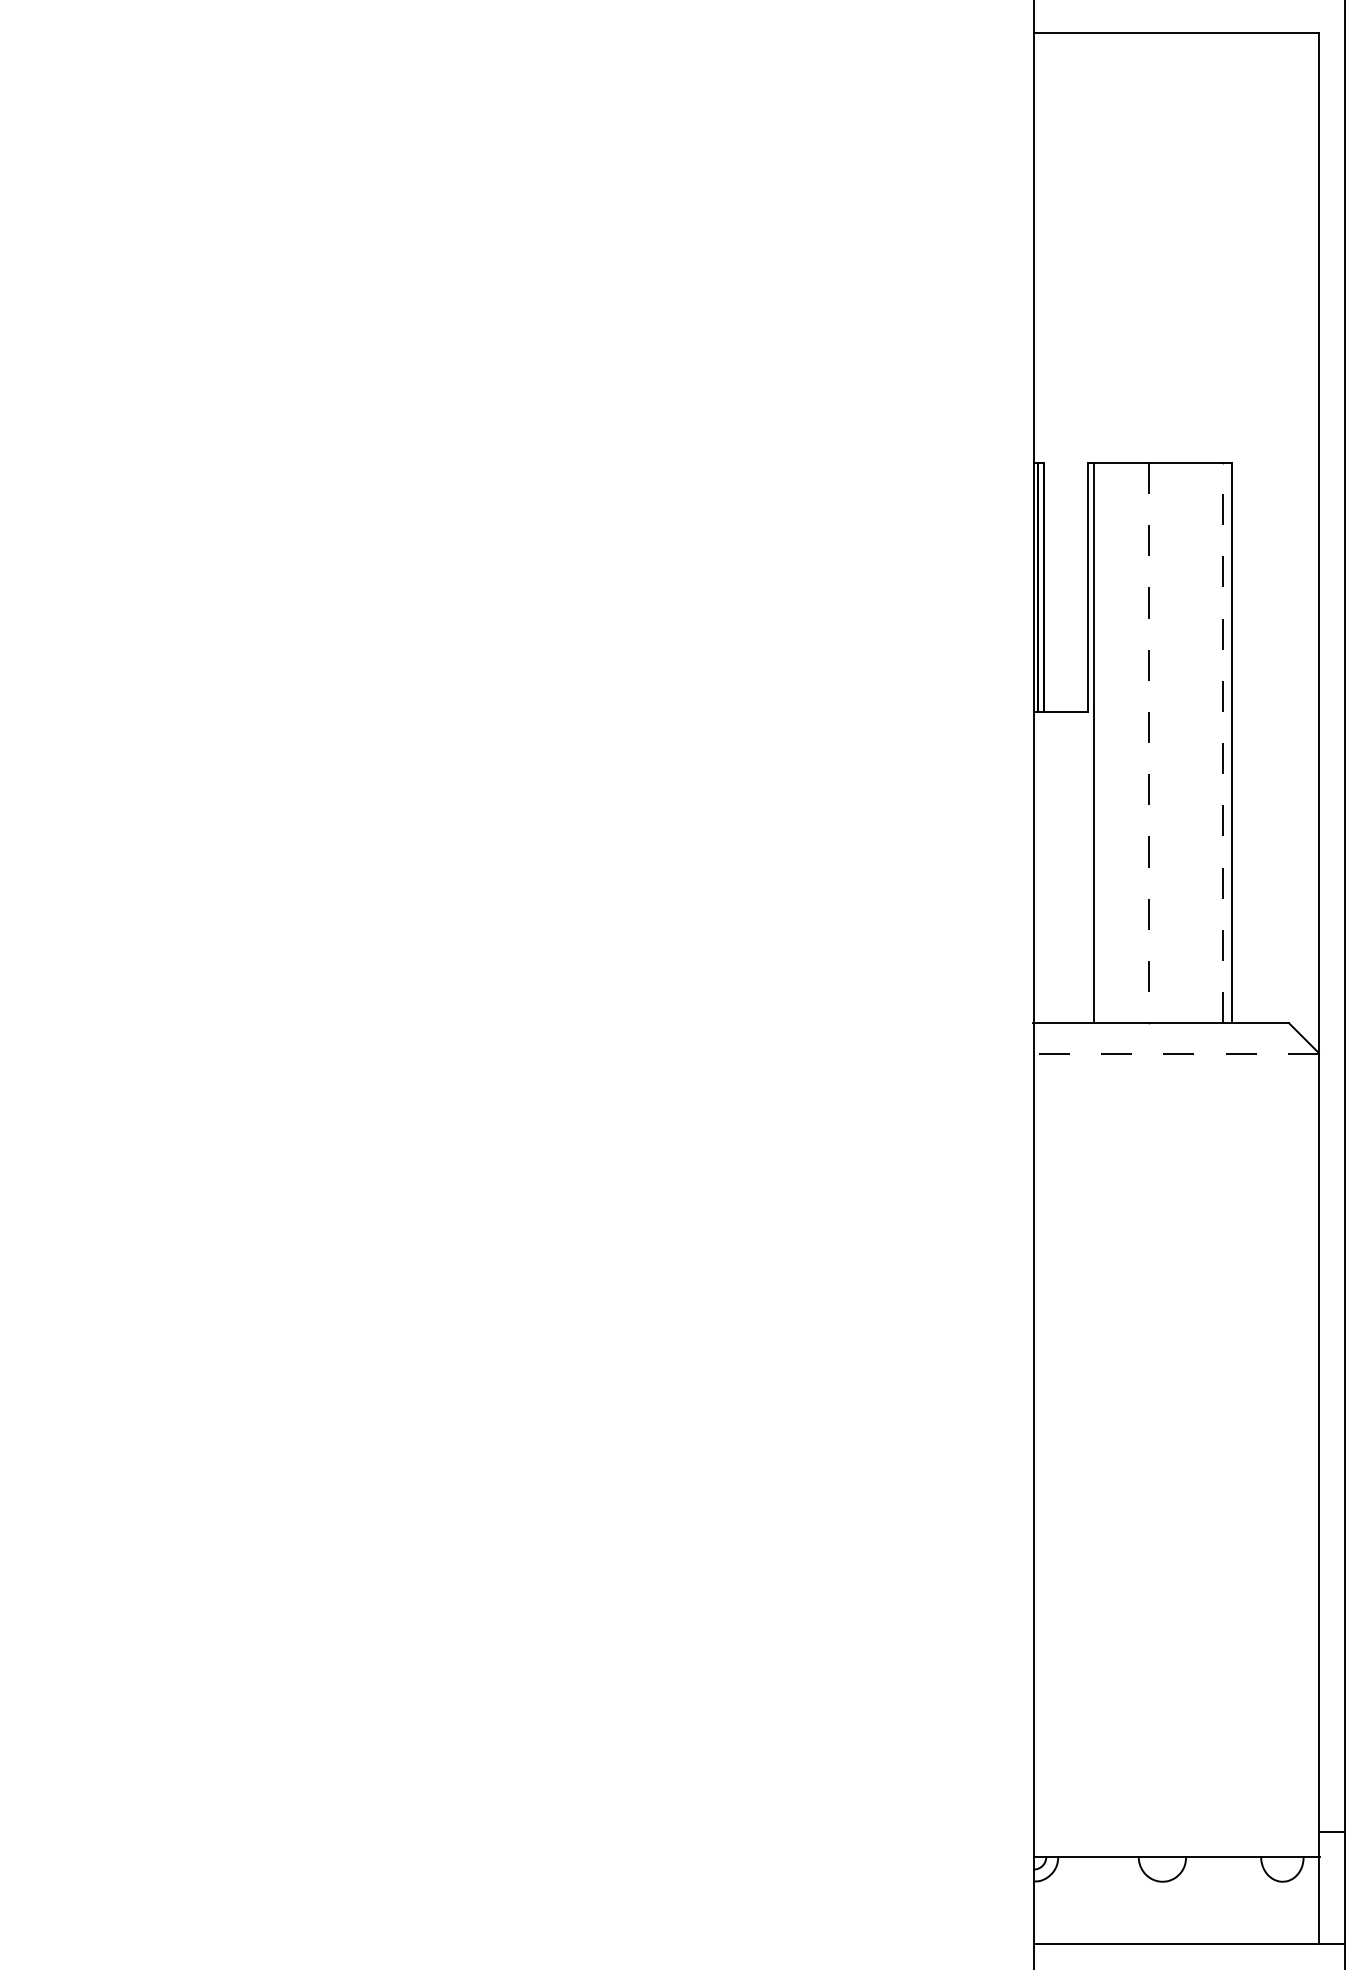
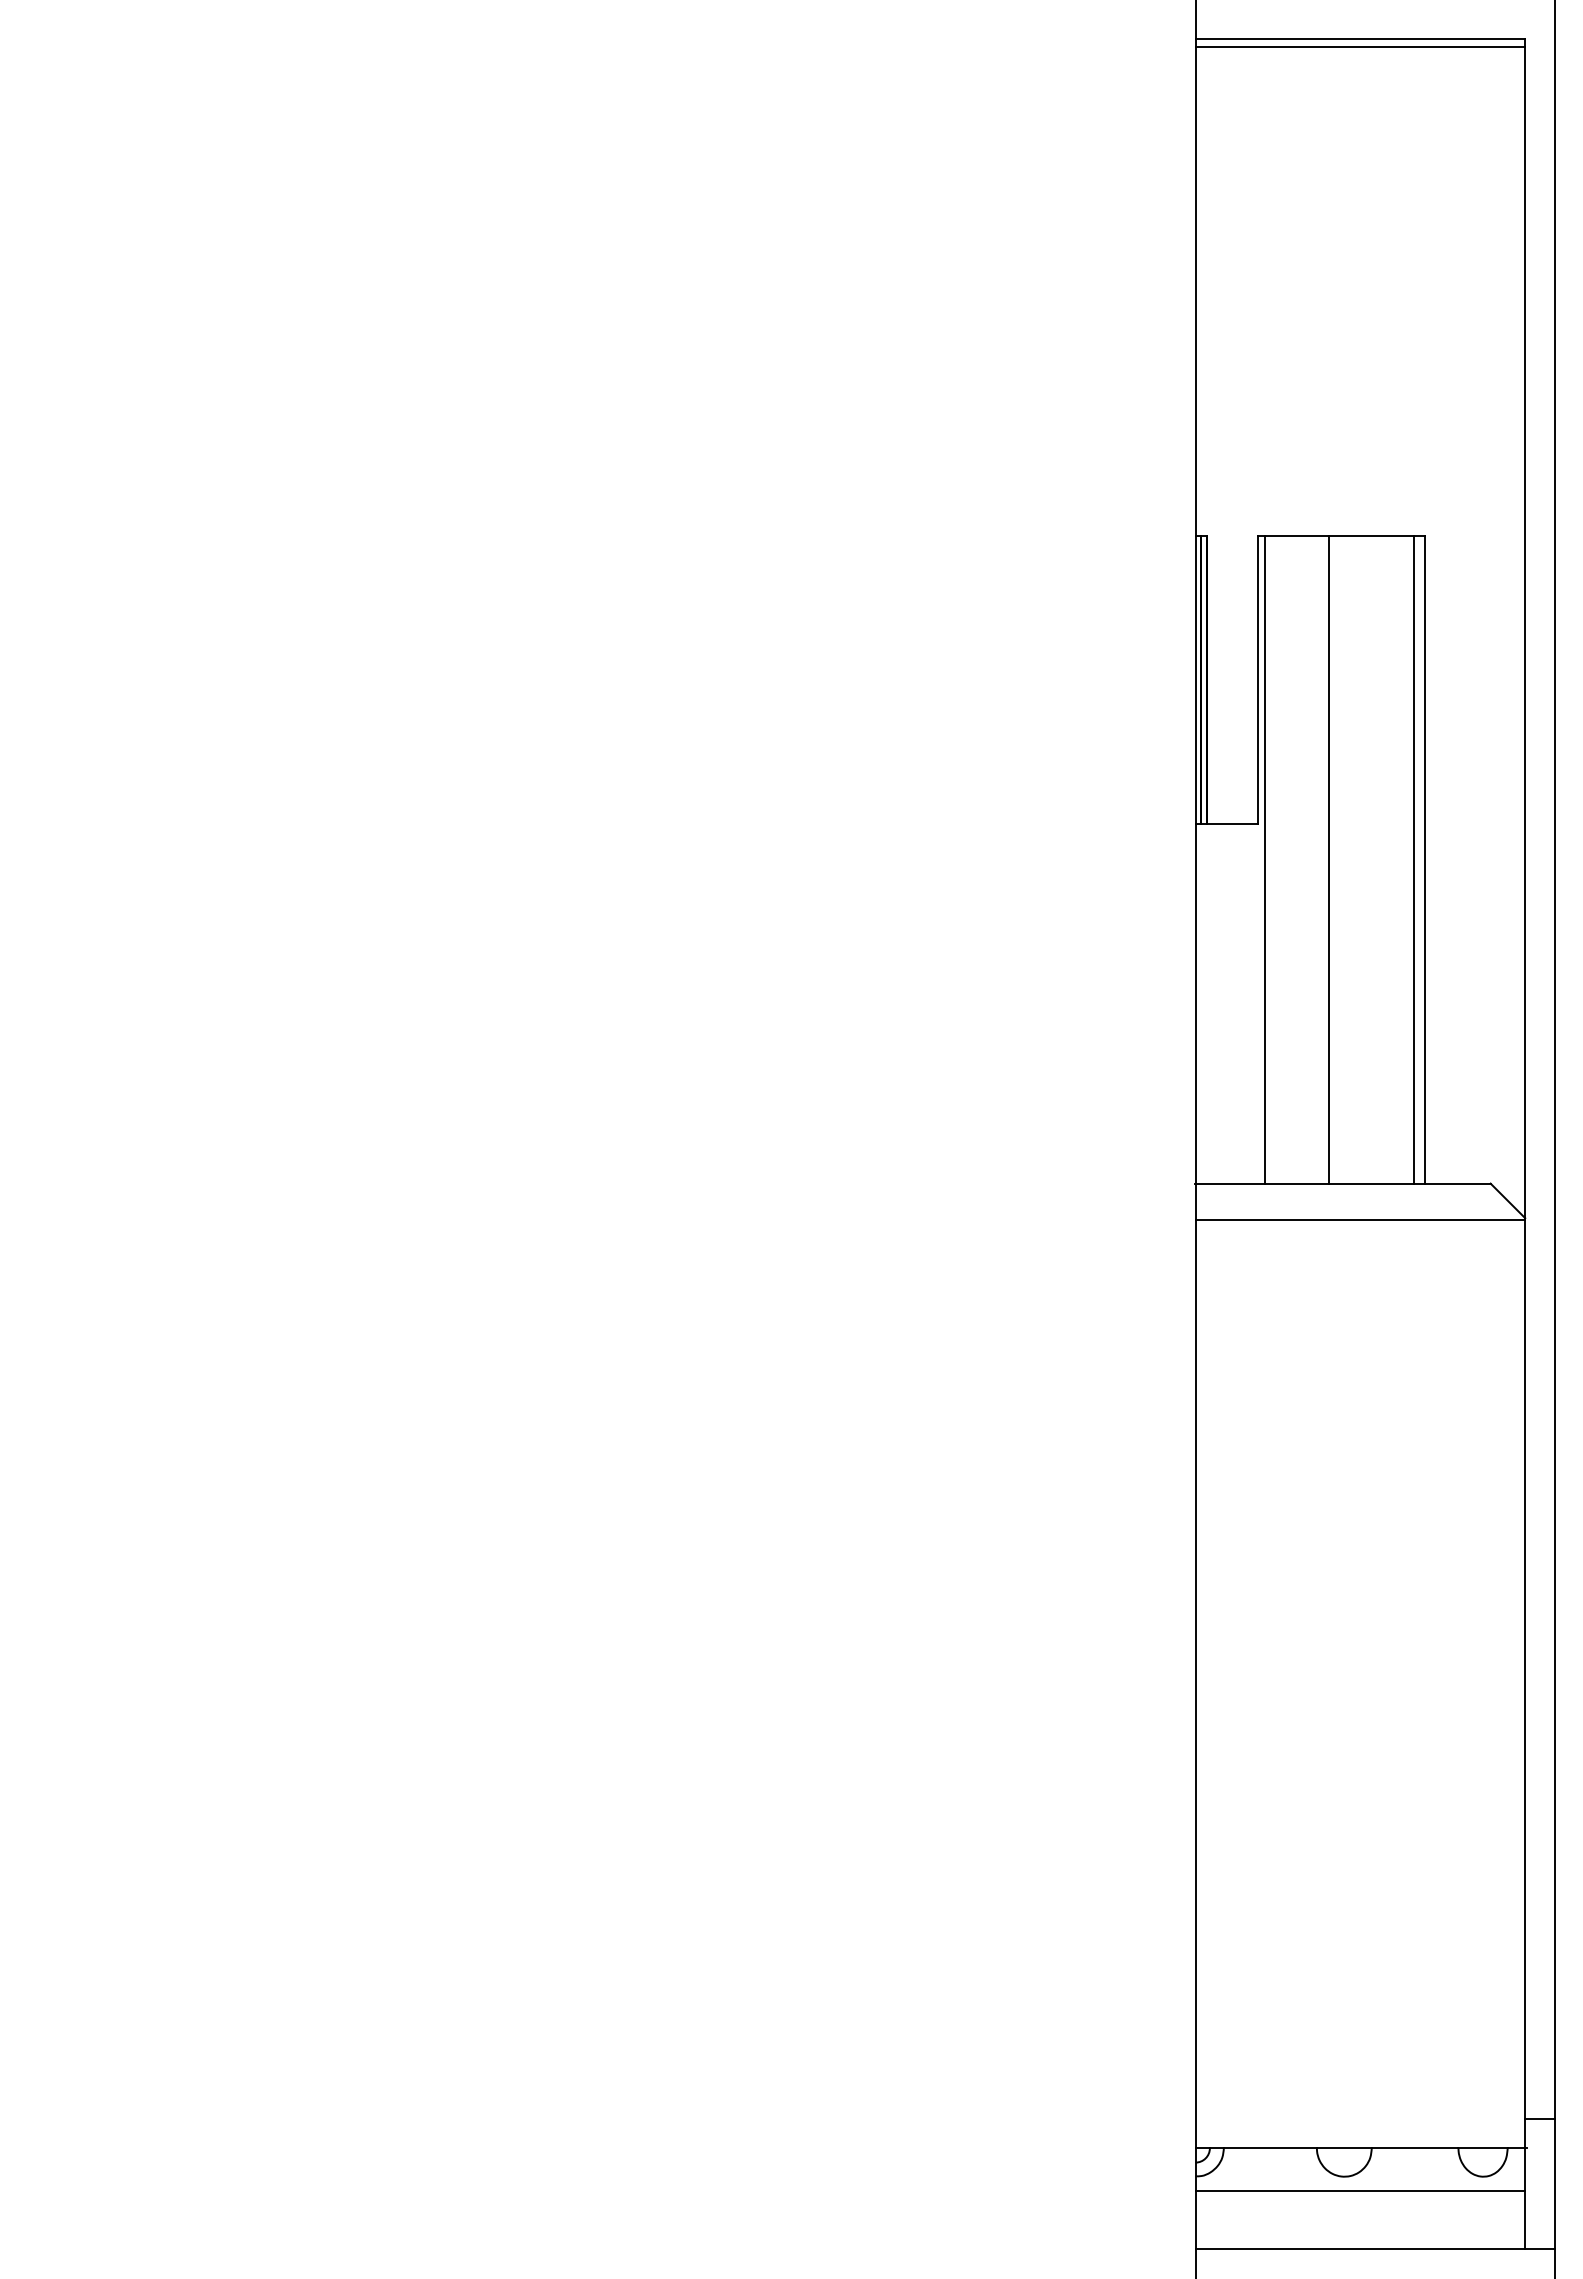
line: (1176, 39) -> (1360, 46), added
line: (1149, 742) -> (1329, 859), dashed -> solid
line: (1222, 742) -> (1413, 859), dashed -> solid
line: (1176, 1054) -> (1360, 1219), dashed -> solid
line: (1176, 1894) -> (1360, 2191), added

